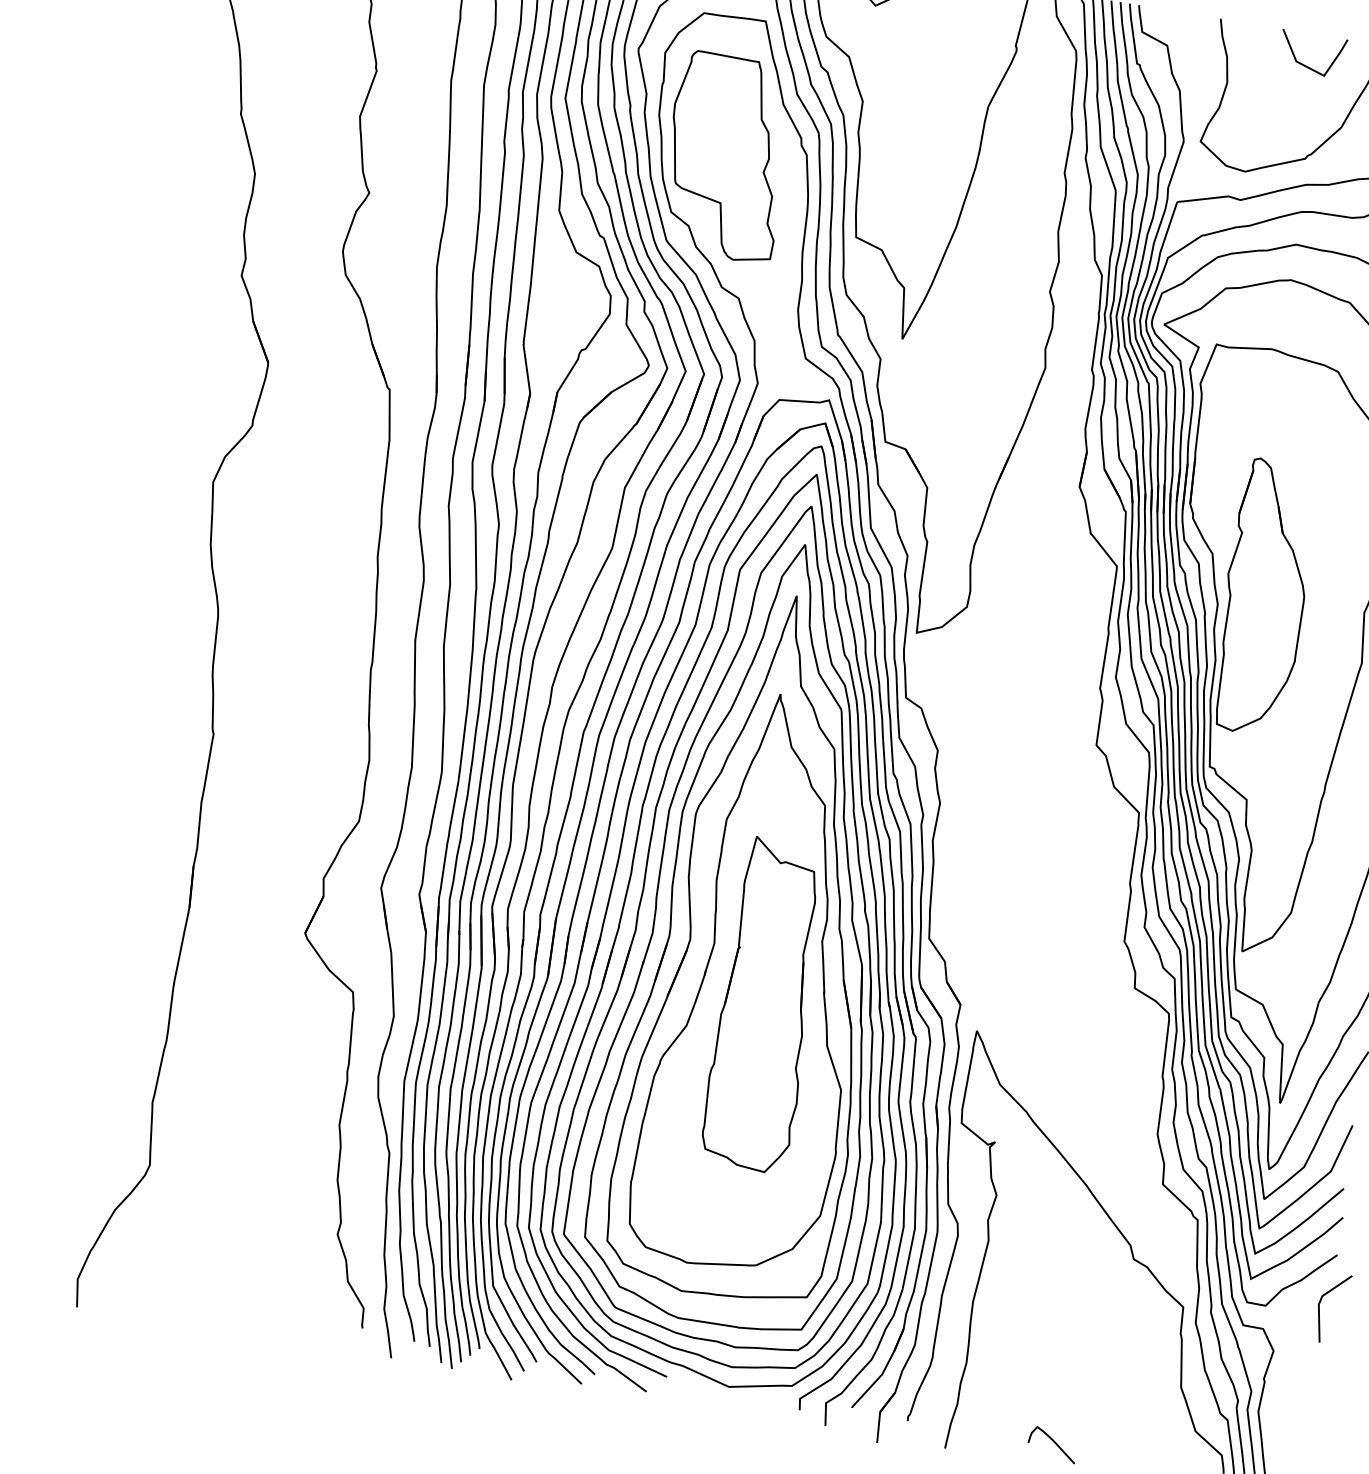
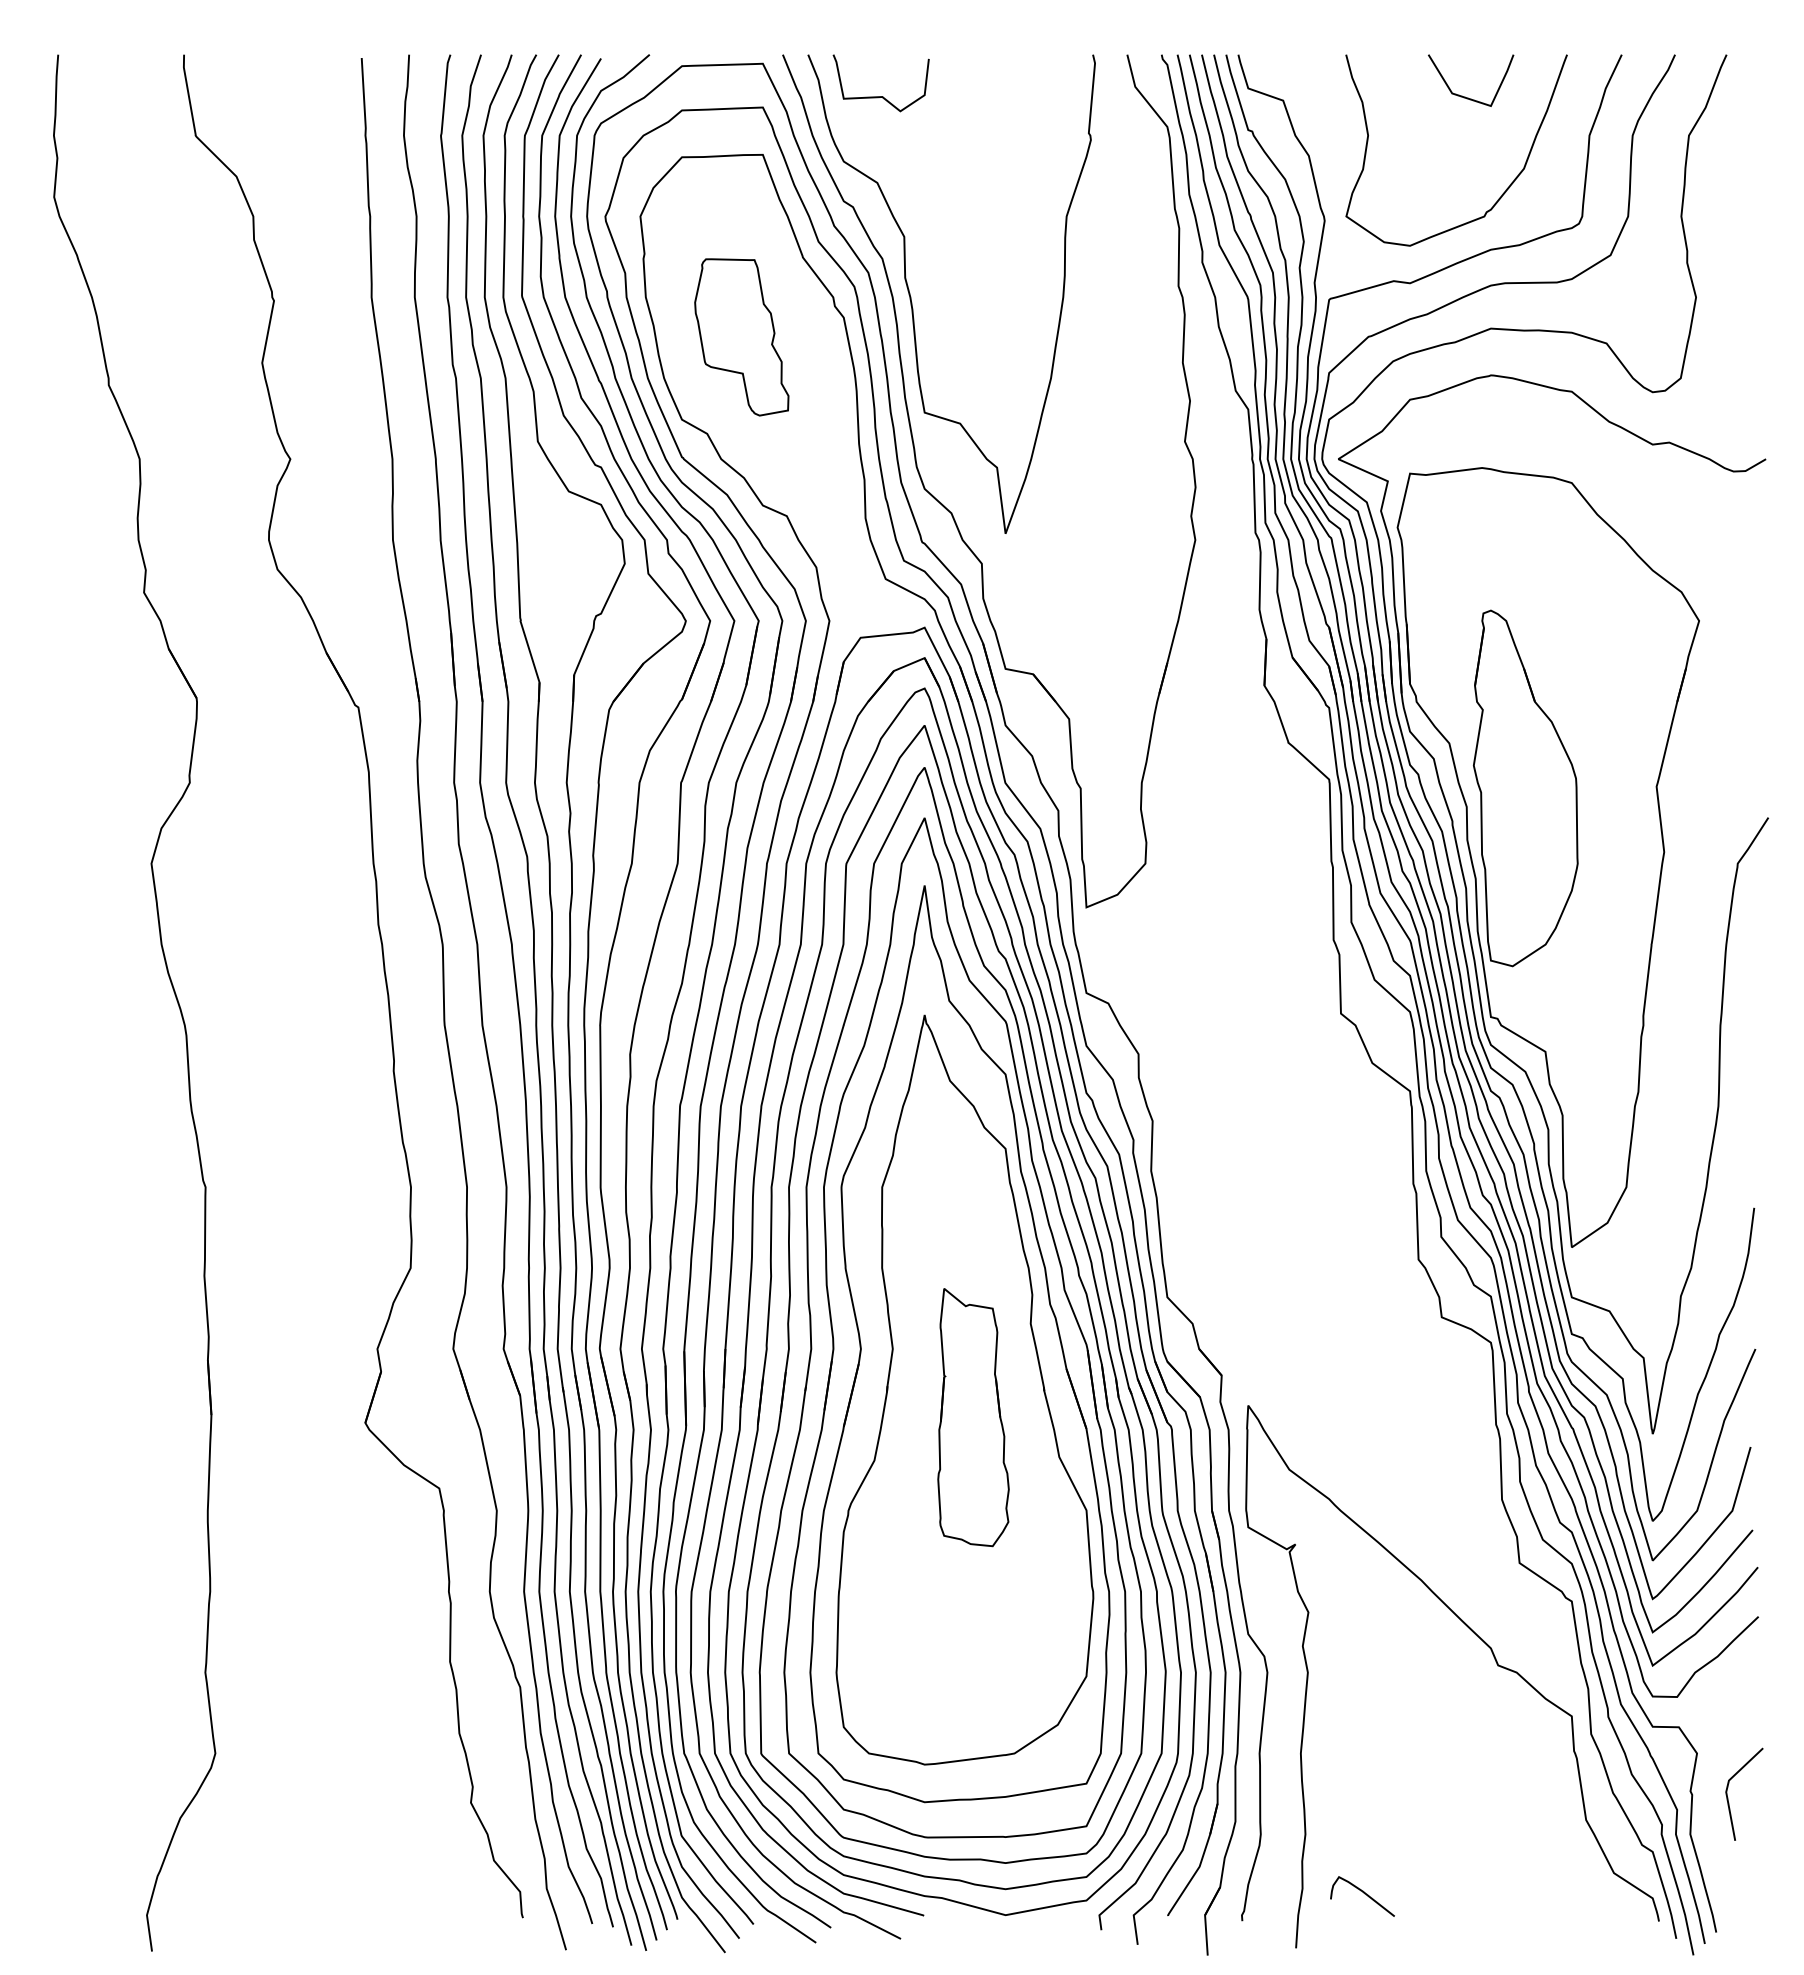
part: (726, 157) -> (741, 337), size x0.6
part: (767, 1005) -> (973, 1417), size x0.6
line: (1319, 1308) -> (1728, 1797), moved
curve: (1054, 1443) -> (1364, 1894), moved

